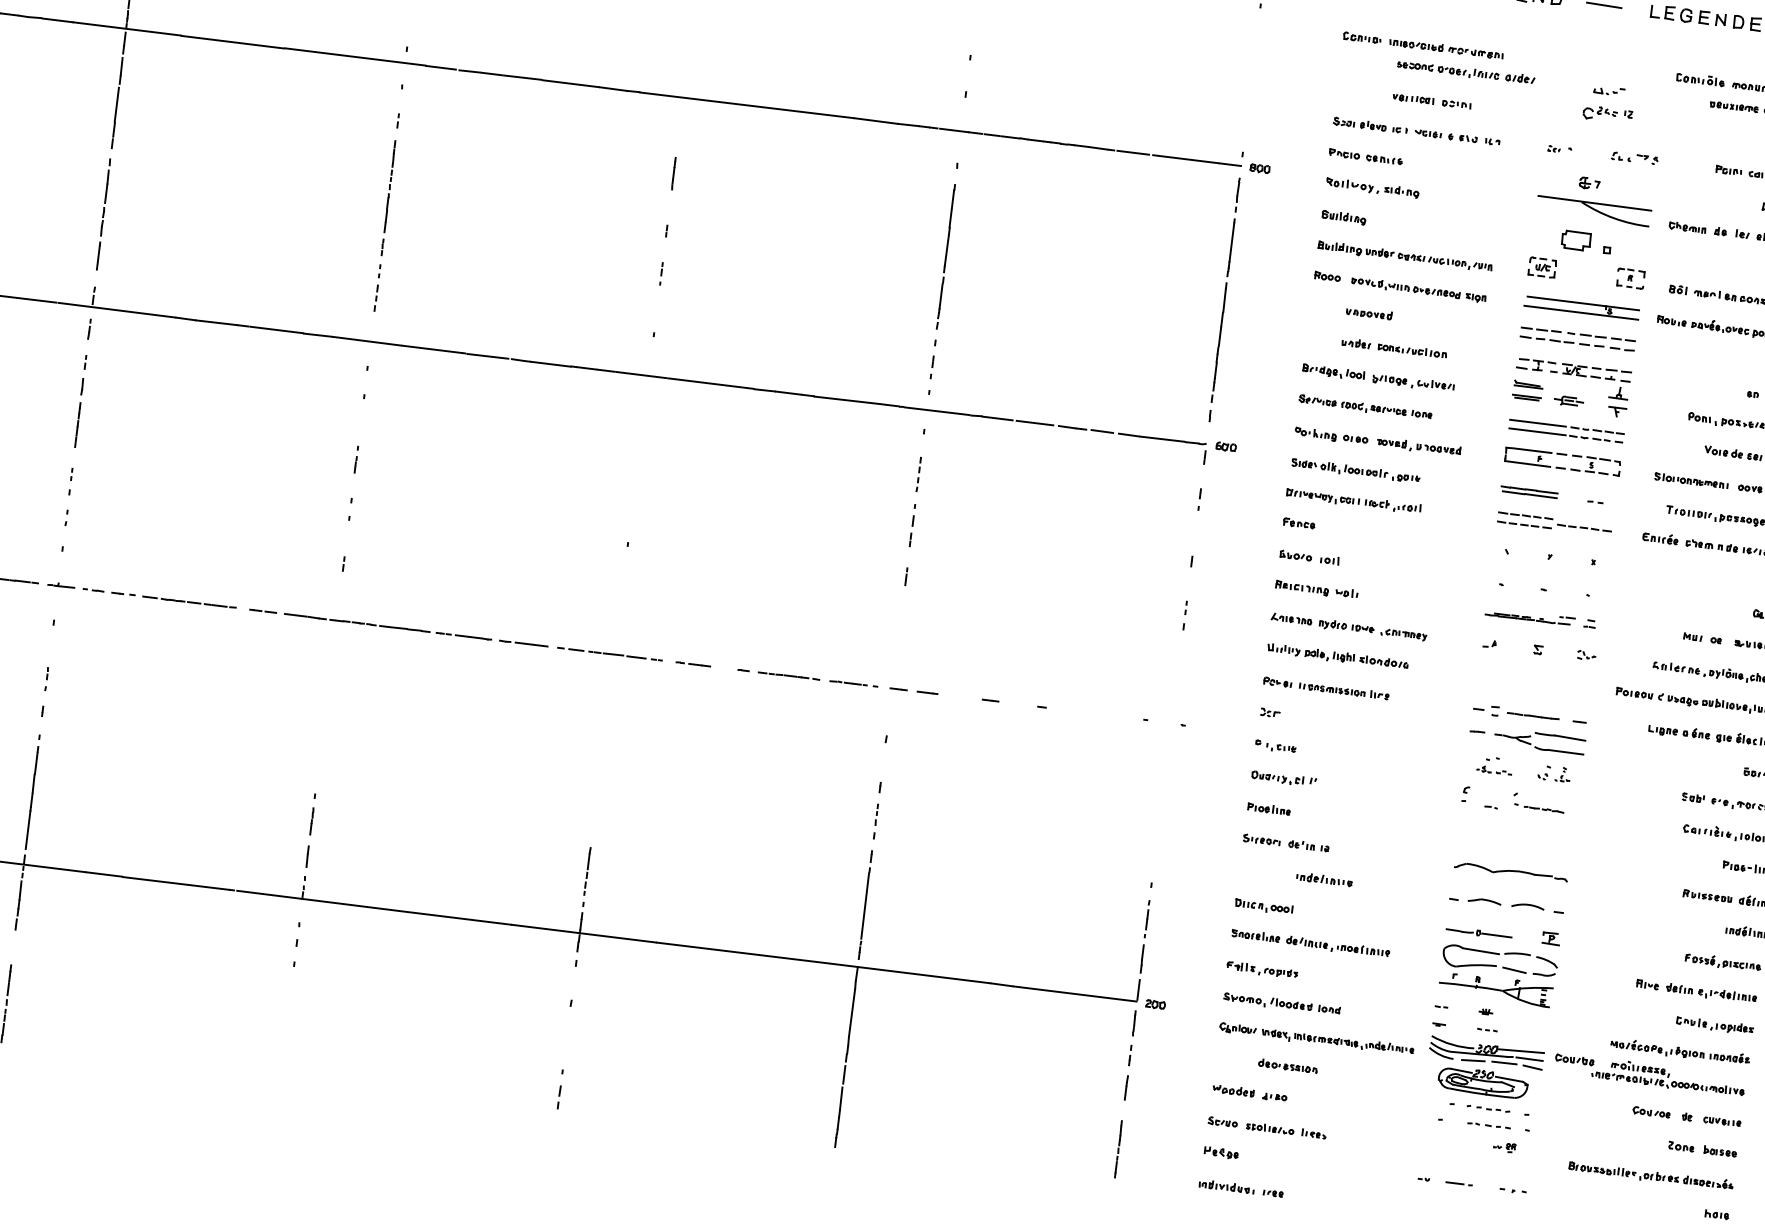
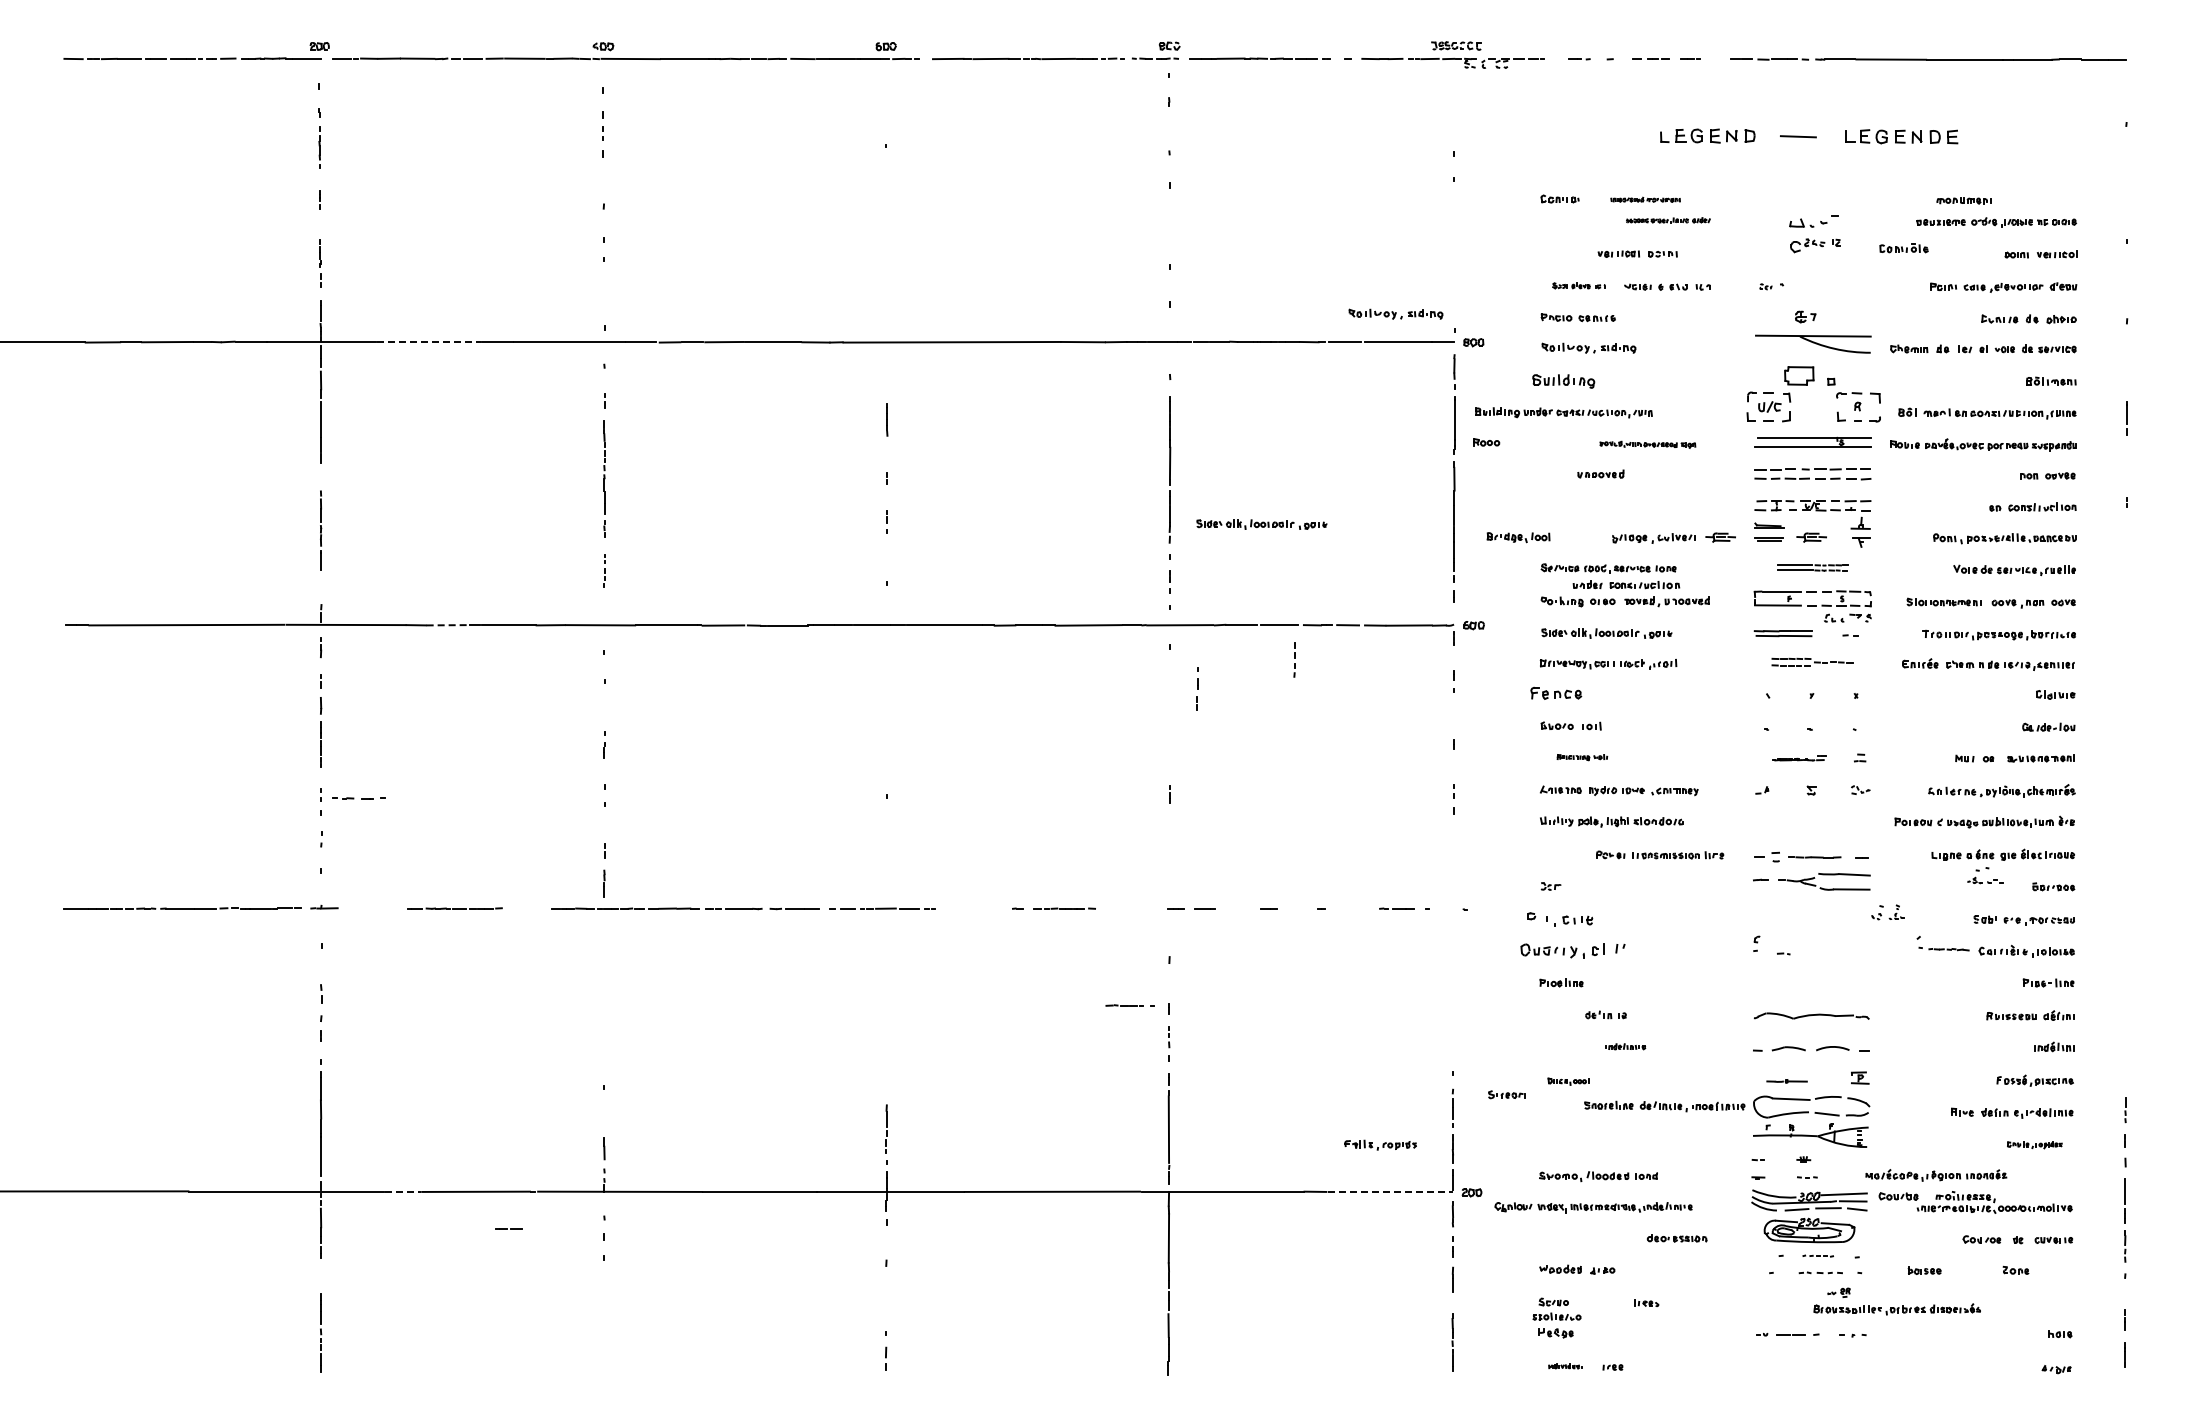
line: (232, 42) -> (429, 342), solid -> dashed
part: (1446, 48) -> (1645, 199), size x0.6
part: (1466, 72) -> (1668, 220), size x0.6
part: (1700, 79) -> (1903, 248), moved
part: (1608, 91) -> (1813, 222), size x1.6
part: (1369, 125) -> (1578, 285), size x0.7
part: (1186, 130) -> (1395, 313), added
part: (1634, 157) -> (1847, 617), moved
part: (103, 214) -> (320, 530), size x0.7
part: (1343, 217) -> (1563, 381), size x1.4
part: (1404, 256) -> (1563, 412), moved
part: (1542, 267) -> (1768, 406), size x1.6
part: (1327, 276) -> (1486, 442), moved
part: (1630, 277) -> (1858, 406), size x1.6
part: (377, 287) -> (604, 570), size x0.7
part: (1418, 289) -> (1647, 444), size x0.7
part: (1029, 321) -> (1261, 524), added
line: (216, 322) -> (447, 625), solid -> dashed
part: (1394, 347) -> (1626, 584), moved
part: (1333, 372) -> (1518, 537), moved
part: (1479, 390) -> (1720, 537), added
part: (1566, 430) -> (1812, 567), size x0.6
part: (918, 474) -> (1294, 659), moved
part: (1299, 522) -> (1556, 692), size x1.6
part: (1554, 523) -> (1812, 661), size x0.7
part: (912, 525) -> (1197, 688), moved
part: (1316, 589) -> (1582, 757), size x0.6
part: (108, 592) -> (358, 798), moved
line: (261, 611) -> (507, 1228), moved
part: (1530, 617) -> (1799, 758), size x0.6
line: (692, 664) -> (1396, 908), moved
part: (47, 678) -> (321, 1002), size x1.6
line: (853, 683) -> (1129, 1005), moved
part: (1326, 687) -> (1660, 854), moved
part: (1275, 746) -> (1560, 919), size x1.6
part: (1497, 759) -> (1987, 869), moved
part: (1553, 773) -> (1887, 912), moved
part: (1283, 778) -> (1572, 950), size x1.6
part: (1538, 802) -> (1942, 943), moved
line: (312, 820) -> (604, 883), moved
part: (1261, 839) -> (1506, 1094), moved
line: (104, 874) -> (403, 1191), solid -> dashed
part: (1324, 879) -> (1625, 1046), size x0.7
part: (1264, 906) -> (1568, 1081), size x0.7
part: (1478, 933) -> (1786, 1081), size x0.6
part: (1310, 943) -> (1664, 1106), moved
part: (1262, 969) -> (1380, 1144), moved
line: (1075, 993) -> (1390, 1191), solid -> dashed
part: (1714, 1025) -> (2034, 1144), size x0.7
part: (1316, 1039) -> (1593, 1207), moved
part: (1680, 1051) -> (1936, 1175), moved
part: (1287, 1066) -> (1676, 1238), moved
part: (1488, 1108) -> (1818, 1255), size x0.7
part: (1269, 1128) -> (1556, 1316), moved
part: (1720, 1151) -> (1924, 1270), moved
part: (1650, 1175) -> (1896, 1309), moved
part: (1458, 1184) -> (1797, 1335), size x1.6
part: (1226, 1185) -> (1565, 1365), size x0.6

